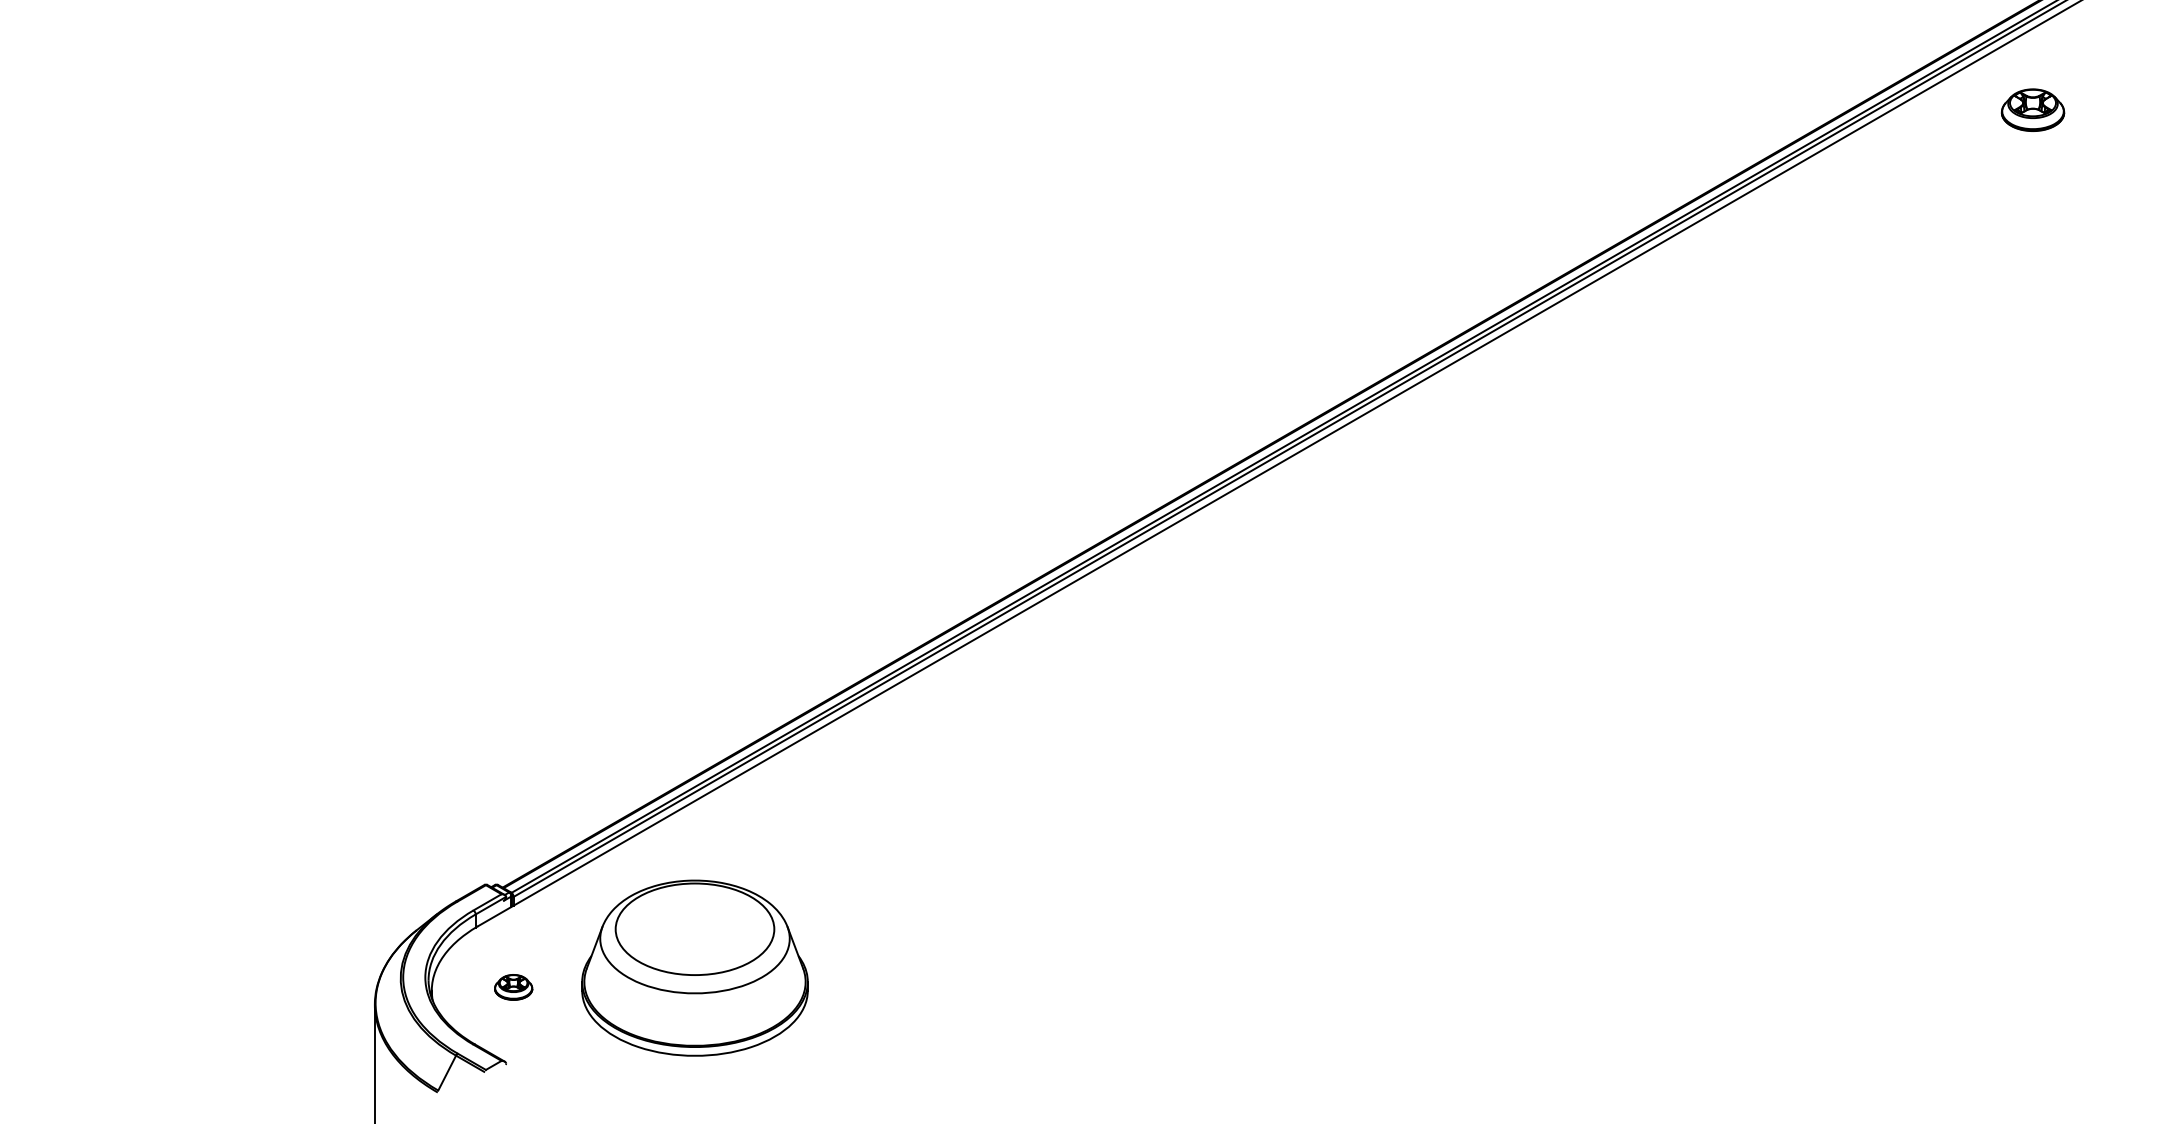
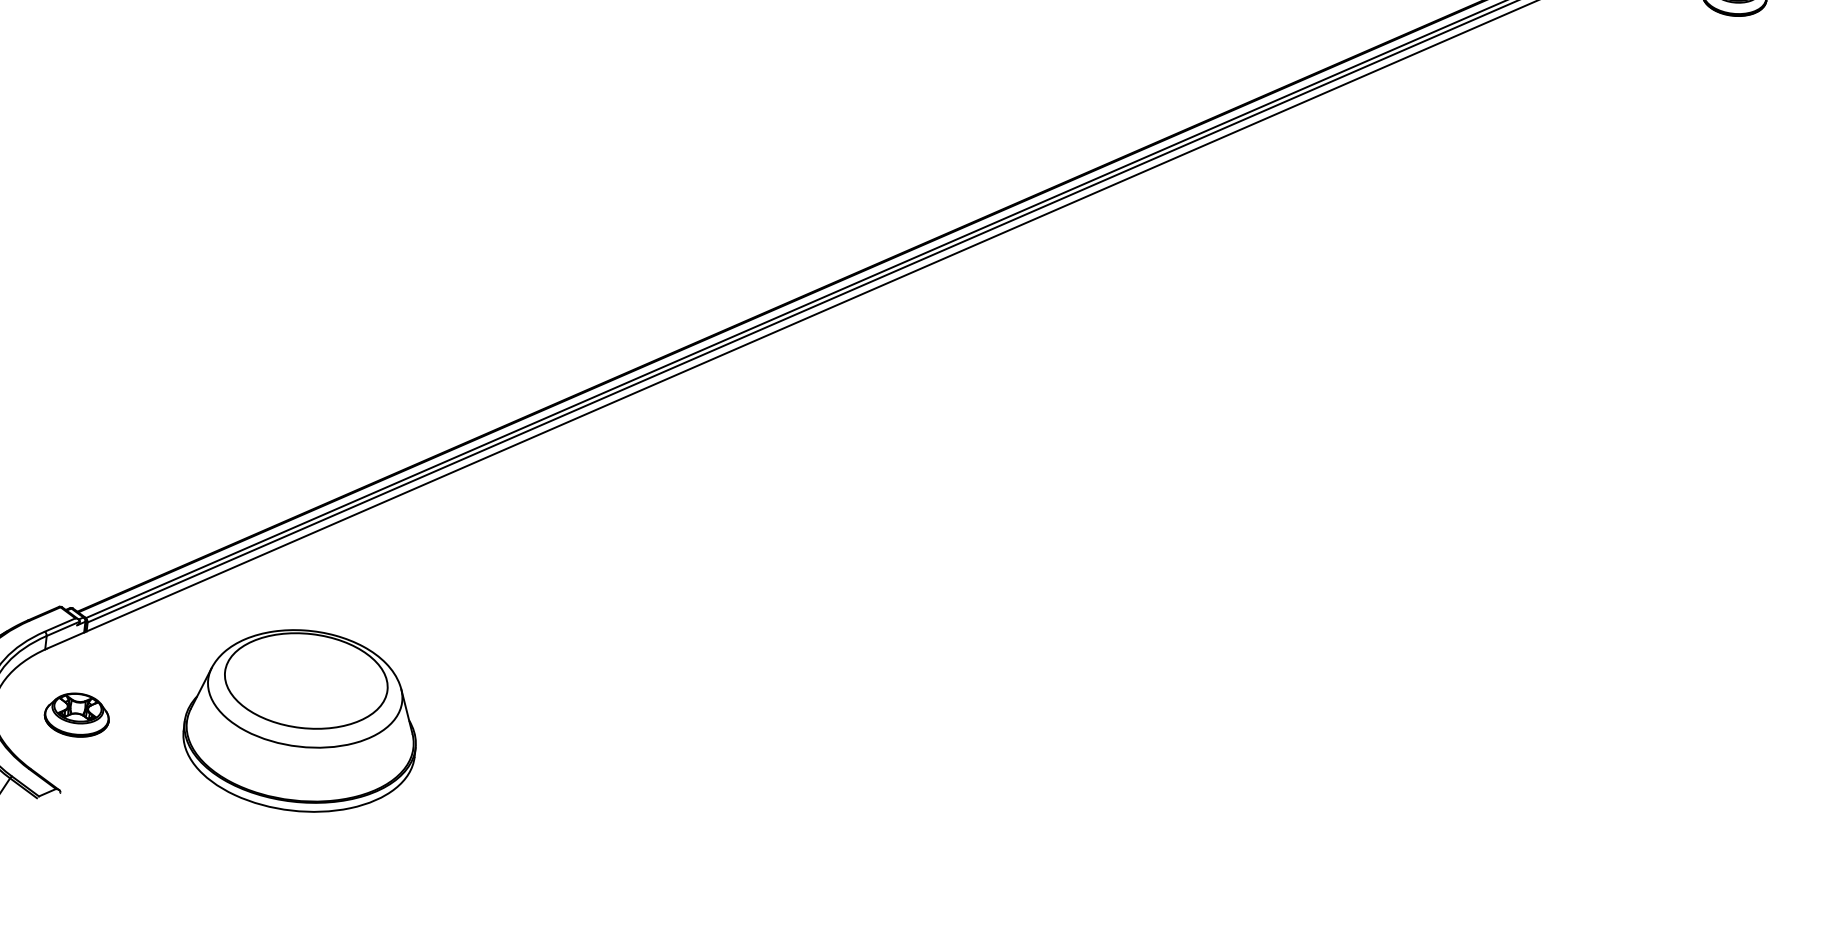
part: (694, 967) -> (301, 720), moved
part: (513, 987) -> (76, 715), size x1.67

